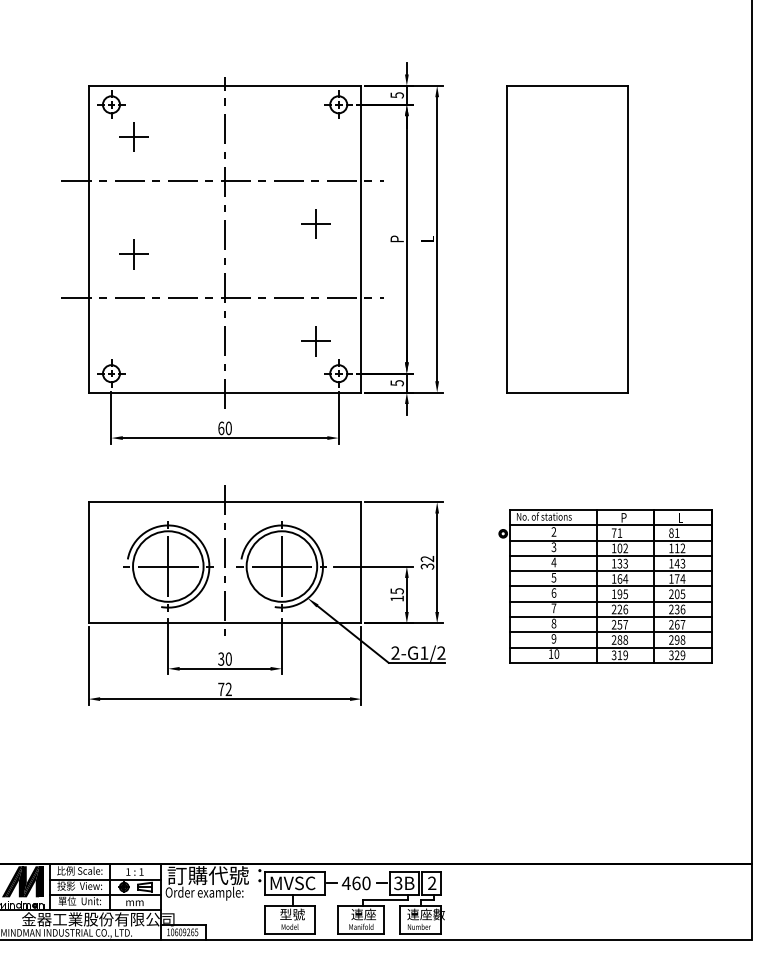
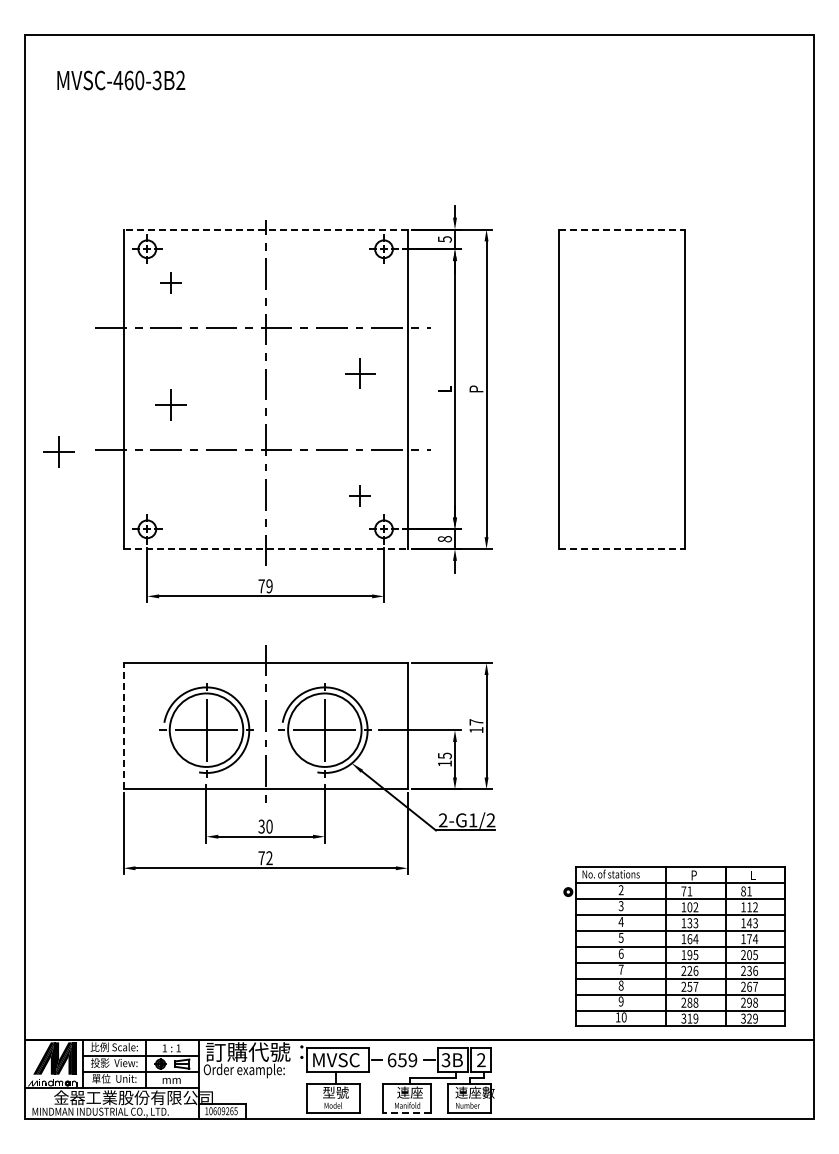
line: (224, 85) -> (265, 229), solid -> dashed
line: (567, 85) -> (622, 229), solid -> dashed
part: (133, 136) -> (170, 282), size x0.7
text: (396, 238) -> (444, 388), P -> L
text: (427, 238) -> (476, 388), L -> P
part: (26, 298) -> (58, 451), added
part: (316, 341) -> (360, 495), size x0.7
text: (396, 383) -> (444, 539), 5 -> 8
line: (225, 393) -> (266, 549), solid -> dashed
line: (567, 393) -> (622, 549), solid -> dashed
text: (224, 428) -> (265, 586), 60 -> 79
line: (88, 562) -> (123, 725), solid -> dashed
text: (427, 562) -> (476, 726), 32 -> 17
part: (605, 586) -> (674, 946), moved
text: (356, 883) -> (402, 1060), 460 -> 659
line: (360, 933) -> (406, 1112), solid -> dashed

